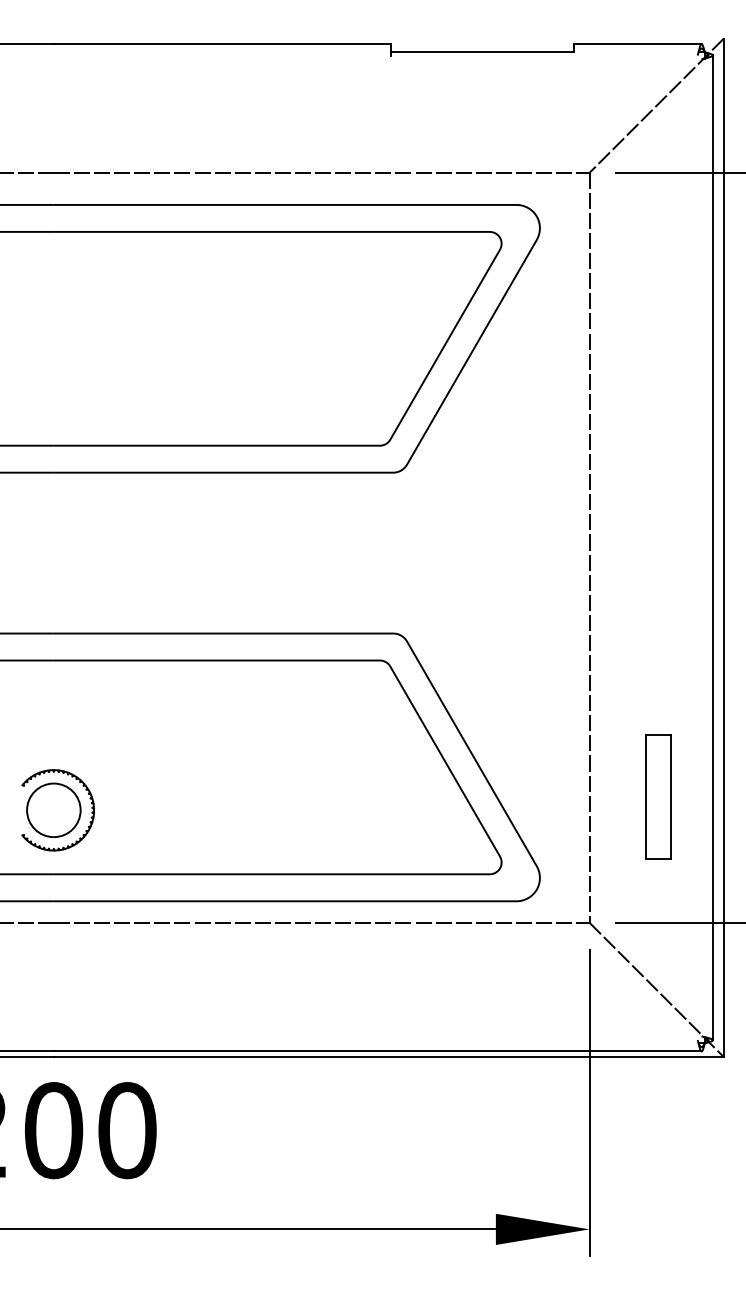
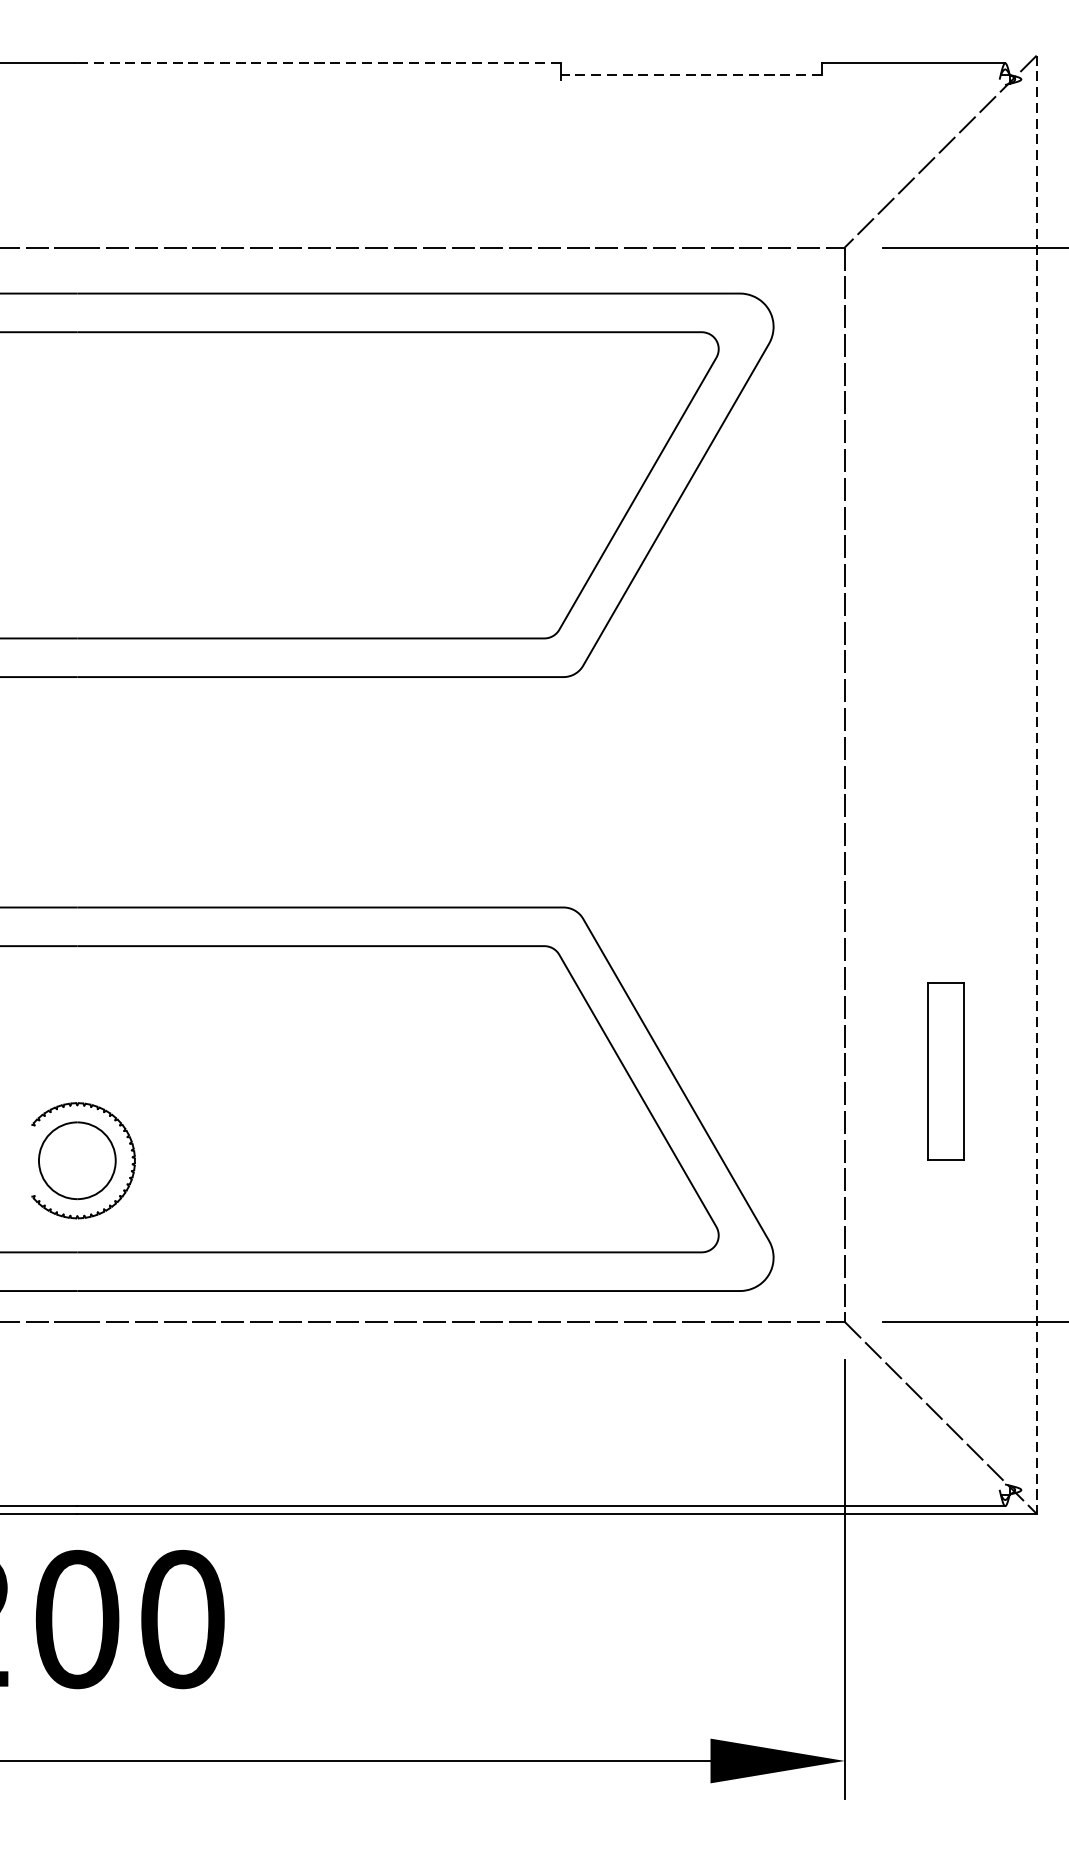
line: (222, 44) -> (318, 63), solid -> dashed
line: (481, 52) -> (689, 75), solid -> dashed
line: (712, 547) -> (1020, 784), removed
line: (723, 547) -> (1036, 784), solid -> dashed
part: (658, 796) -> (946, 1070), moved

